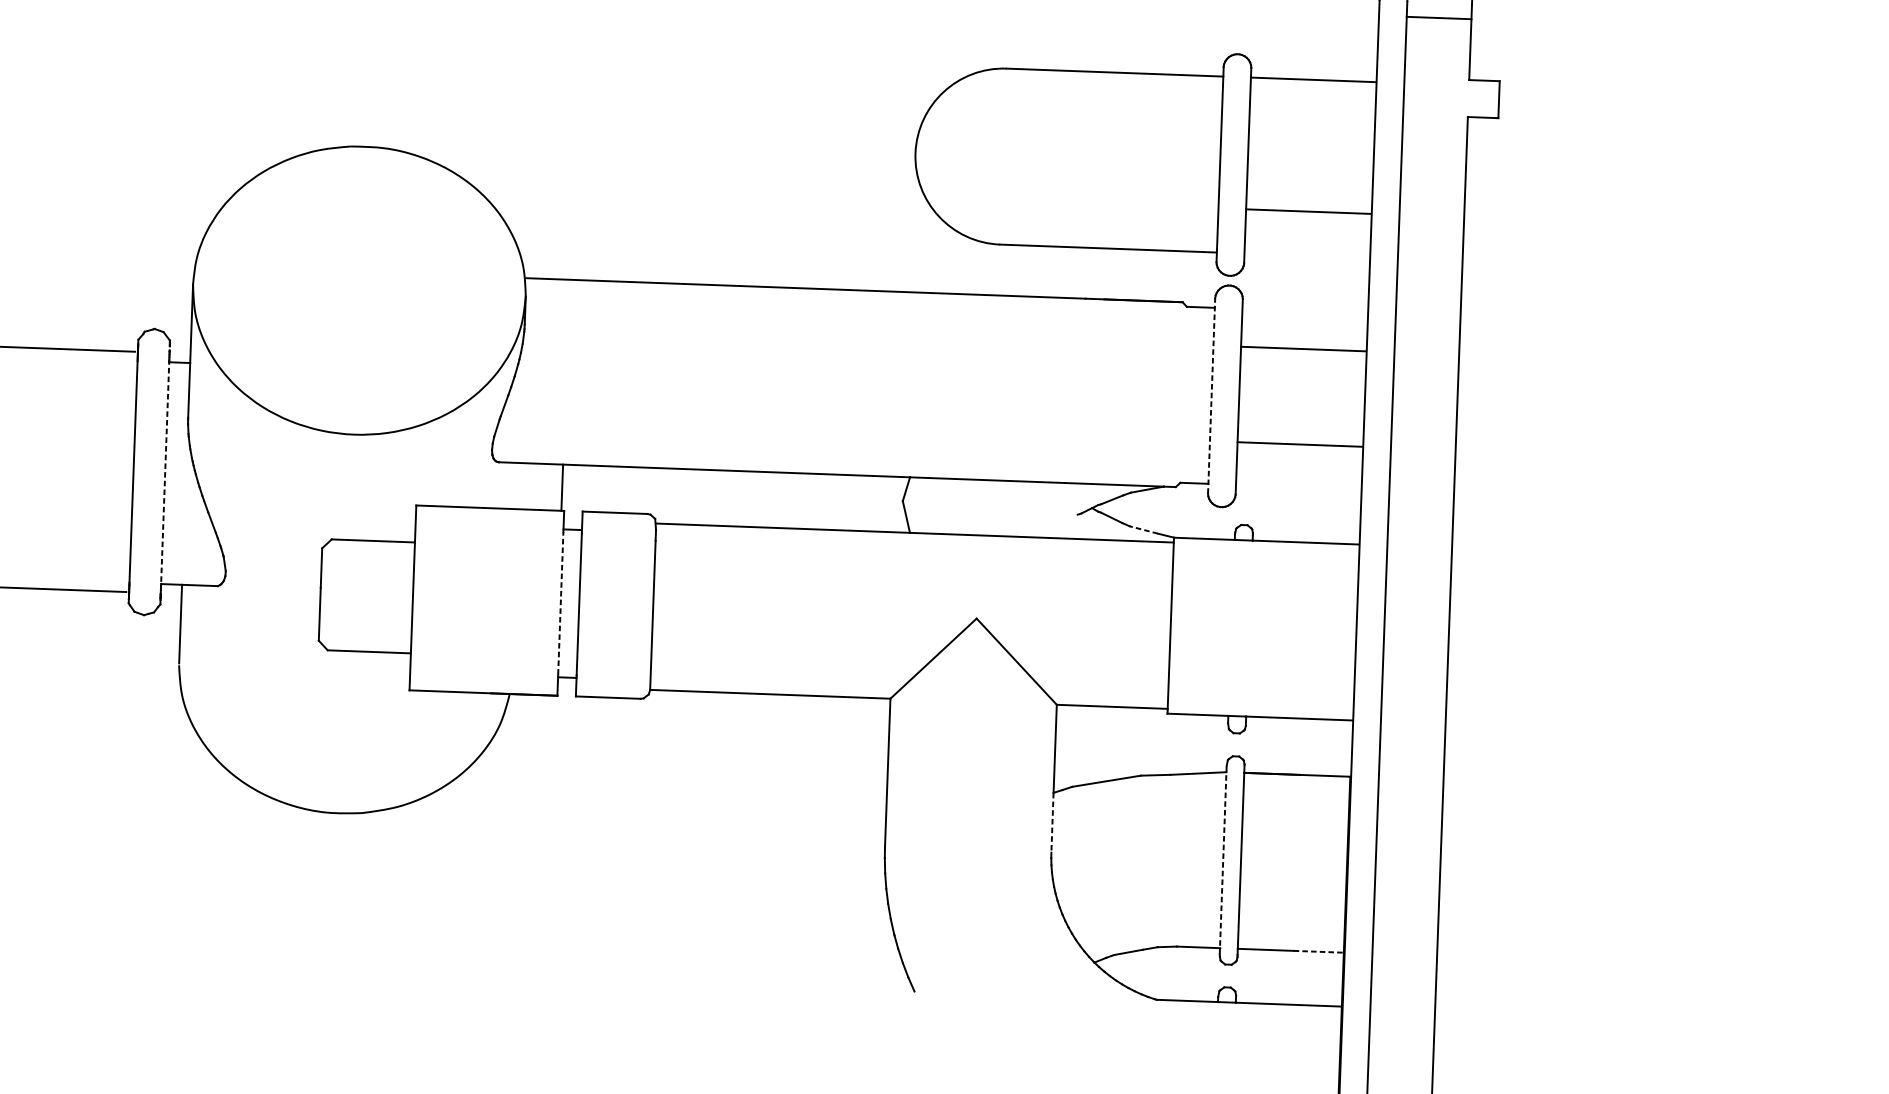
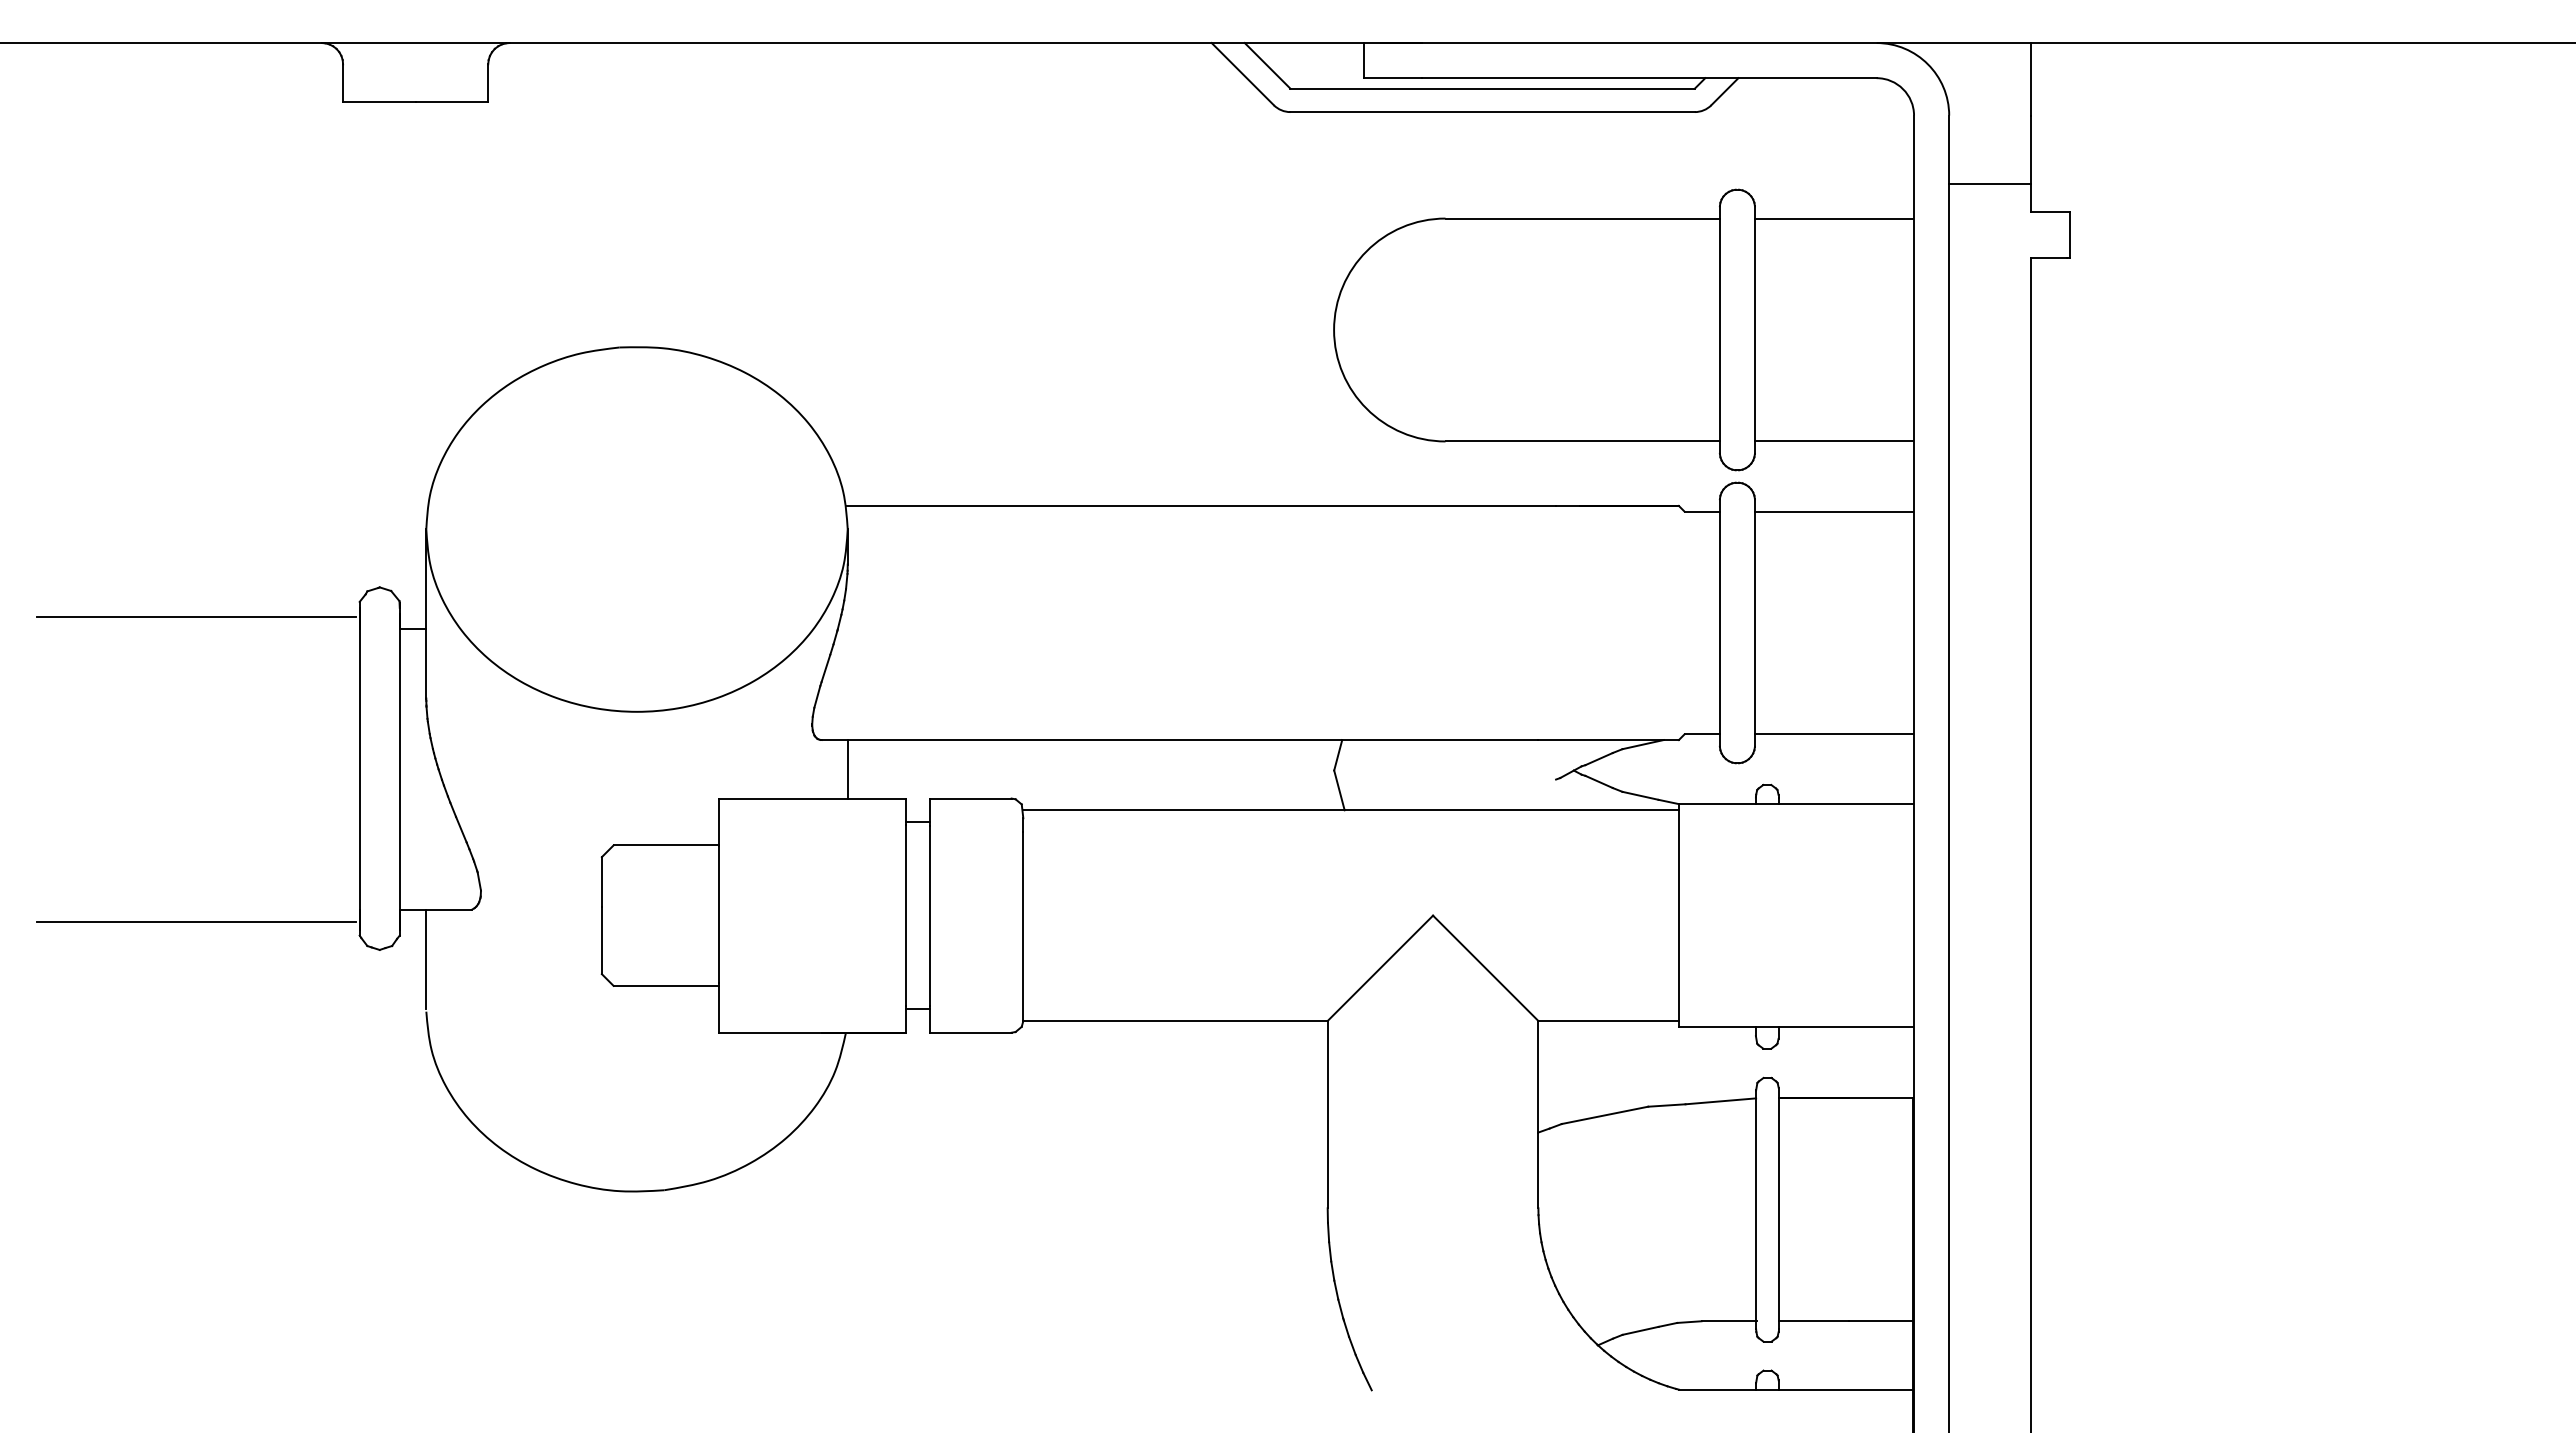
line: (1439, 18) -> (1990, 183), moved
line: (1308, 211) -> (1833, 441), moved
line: (1303, 349) -> (1833, 511), moved
line: (1211, 395) -> (1719, 622), dashed -> solid
line: (1299, 444) -> (1833, 734), moved
line: (165, 470) -> (399, 766), dashed -> solid
line: (562, 487) -> (847, 769), moved
line: (1143, 529) -> (1639, 795), dashed -> solid
line: (560, 603) -> (906, 915), dashed -> solid
line: (1052, 822) -> (1538, 1170), dashed -> solid
line: (1223, 859) -> (1756, 1209), dashed -> solid
line: (1318, 951) -> (1881, 1321), dashed -> solid

